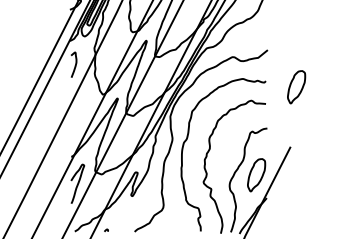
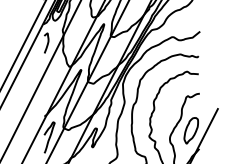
part: (296, 87) -> (222, 61), removed

